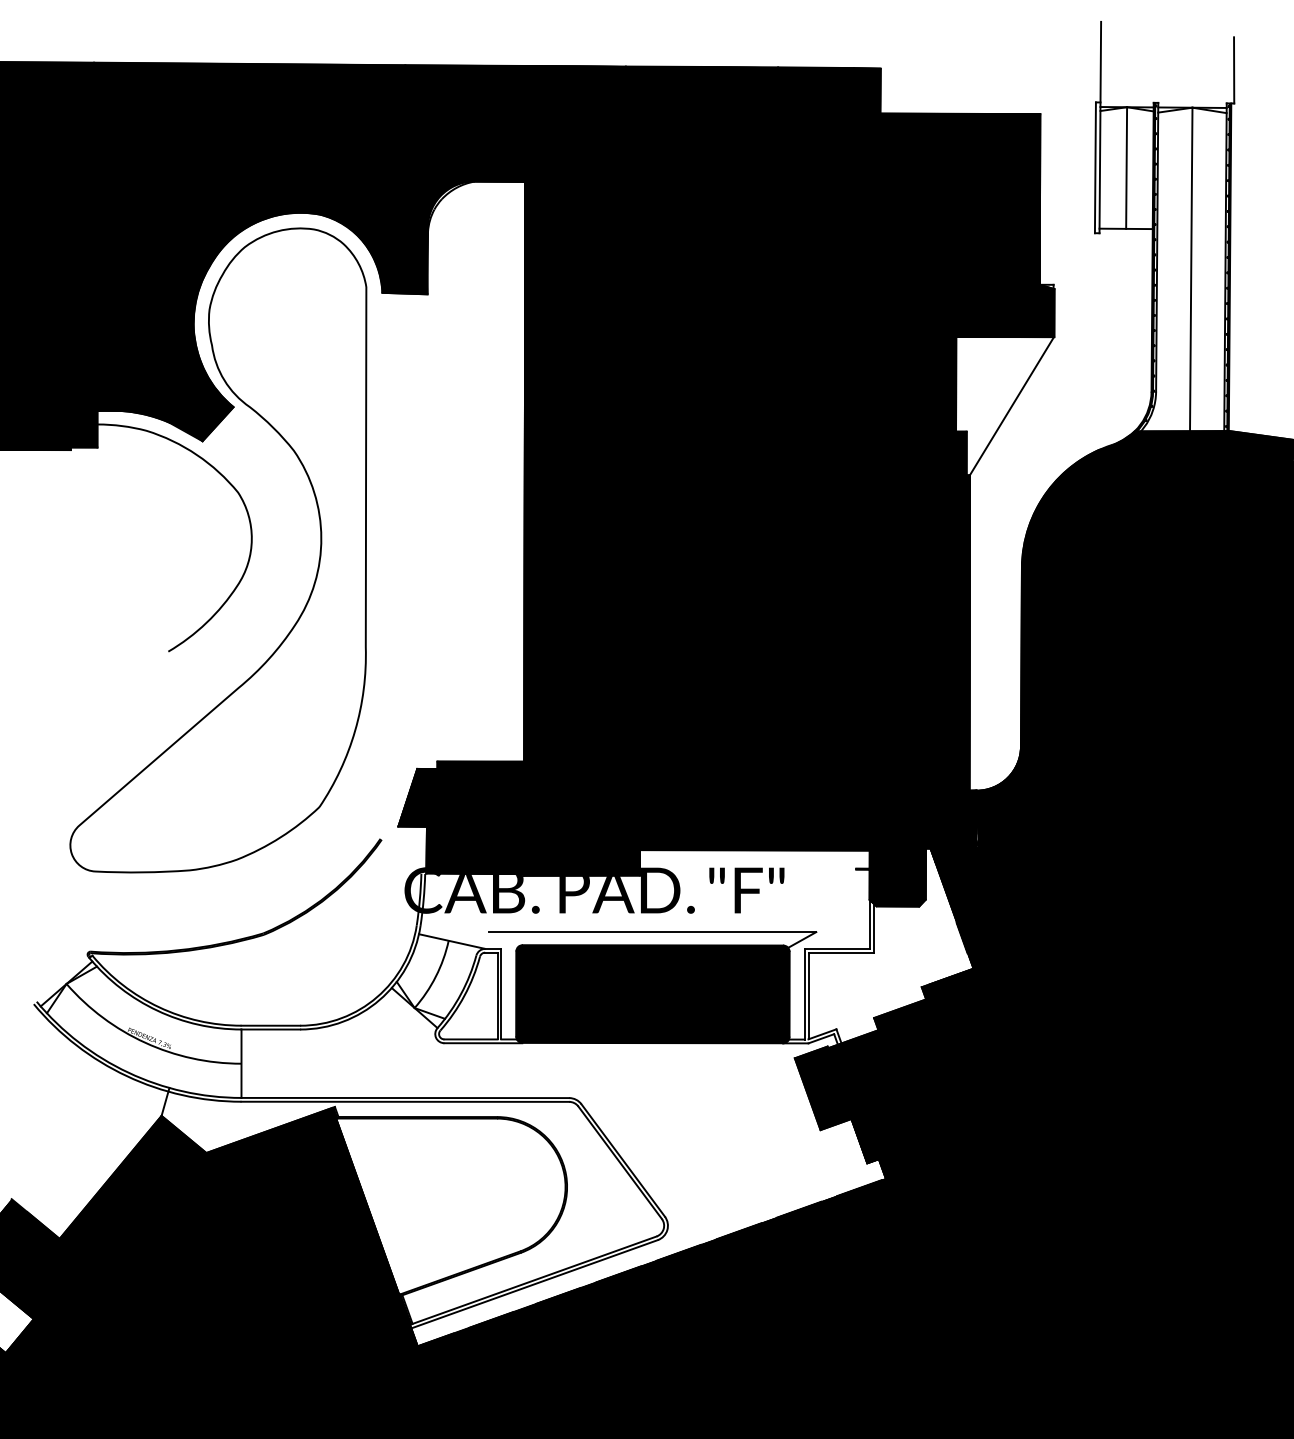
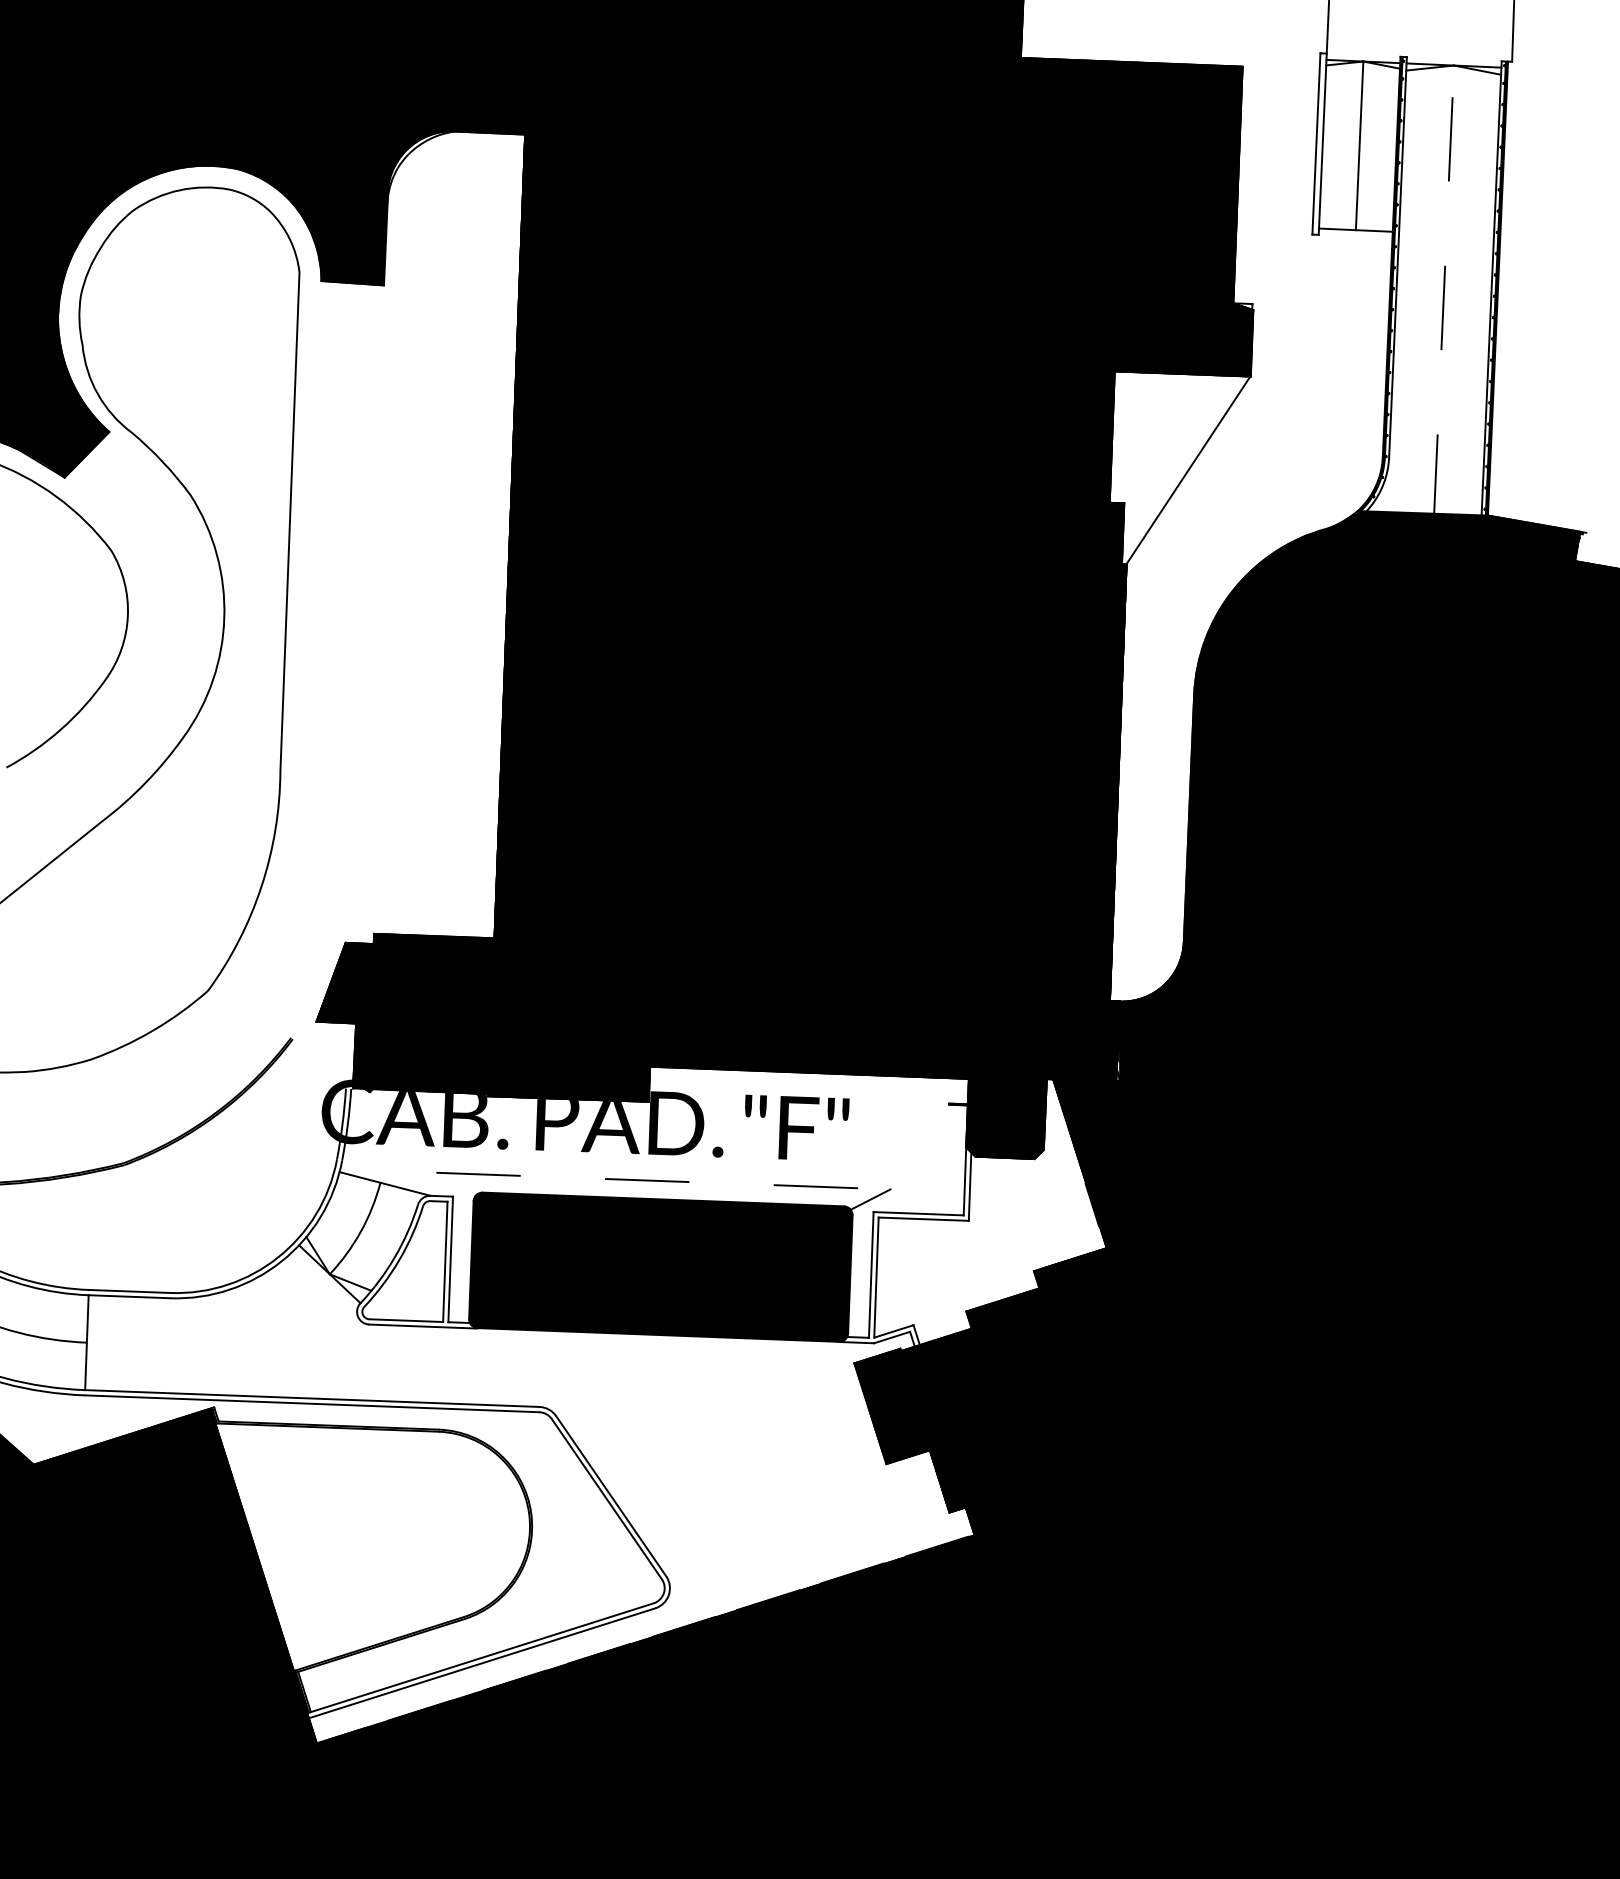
line: (1191, 270) -> (1444, 291), solid -> dashed
line: (652, 932) -> (663, 1181), solid -> dashed

